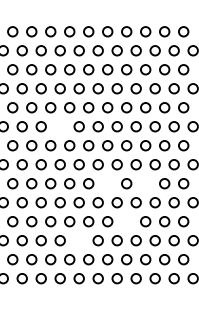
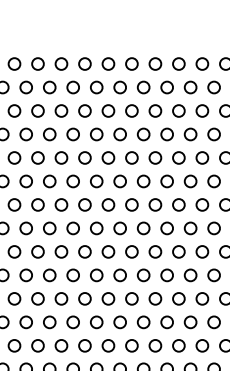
circle: (59, 126) -> (72, 181), added
circle: (107, 183) -> (131, 251), added
circle: (145, 183) -> (178, 251), added
circle: (126, 221) -> (155, 298), added
circle: (78, 240) -> (95, 322), added

